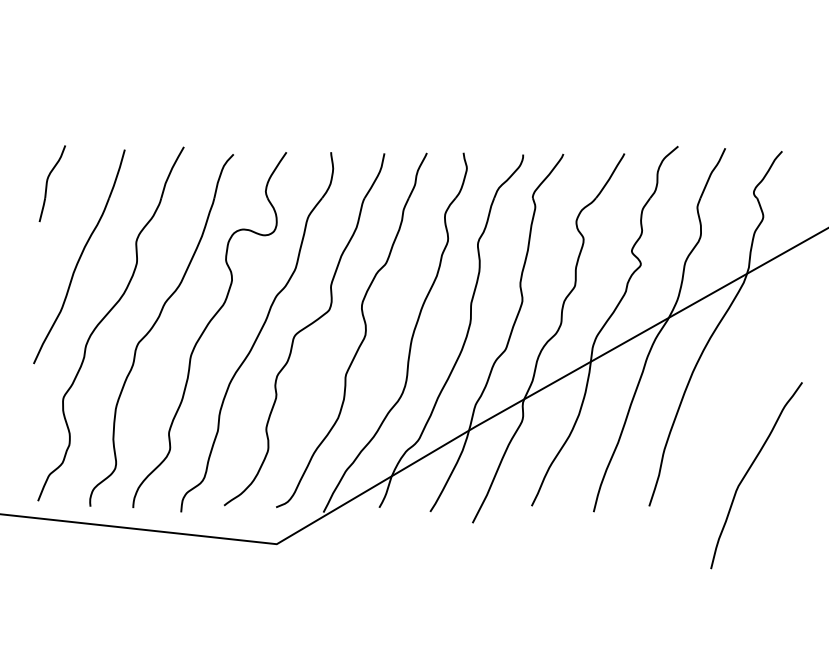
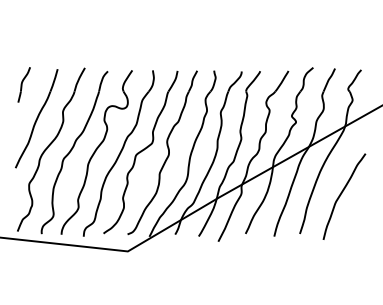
curve: (750, 472) -> (341, 195), moved

